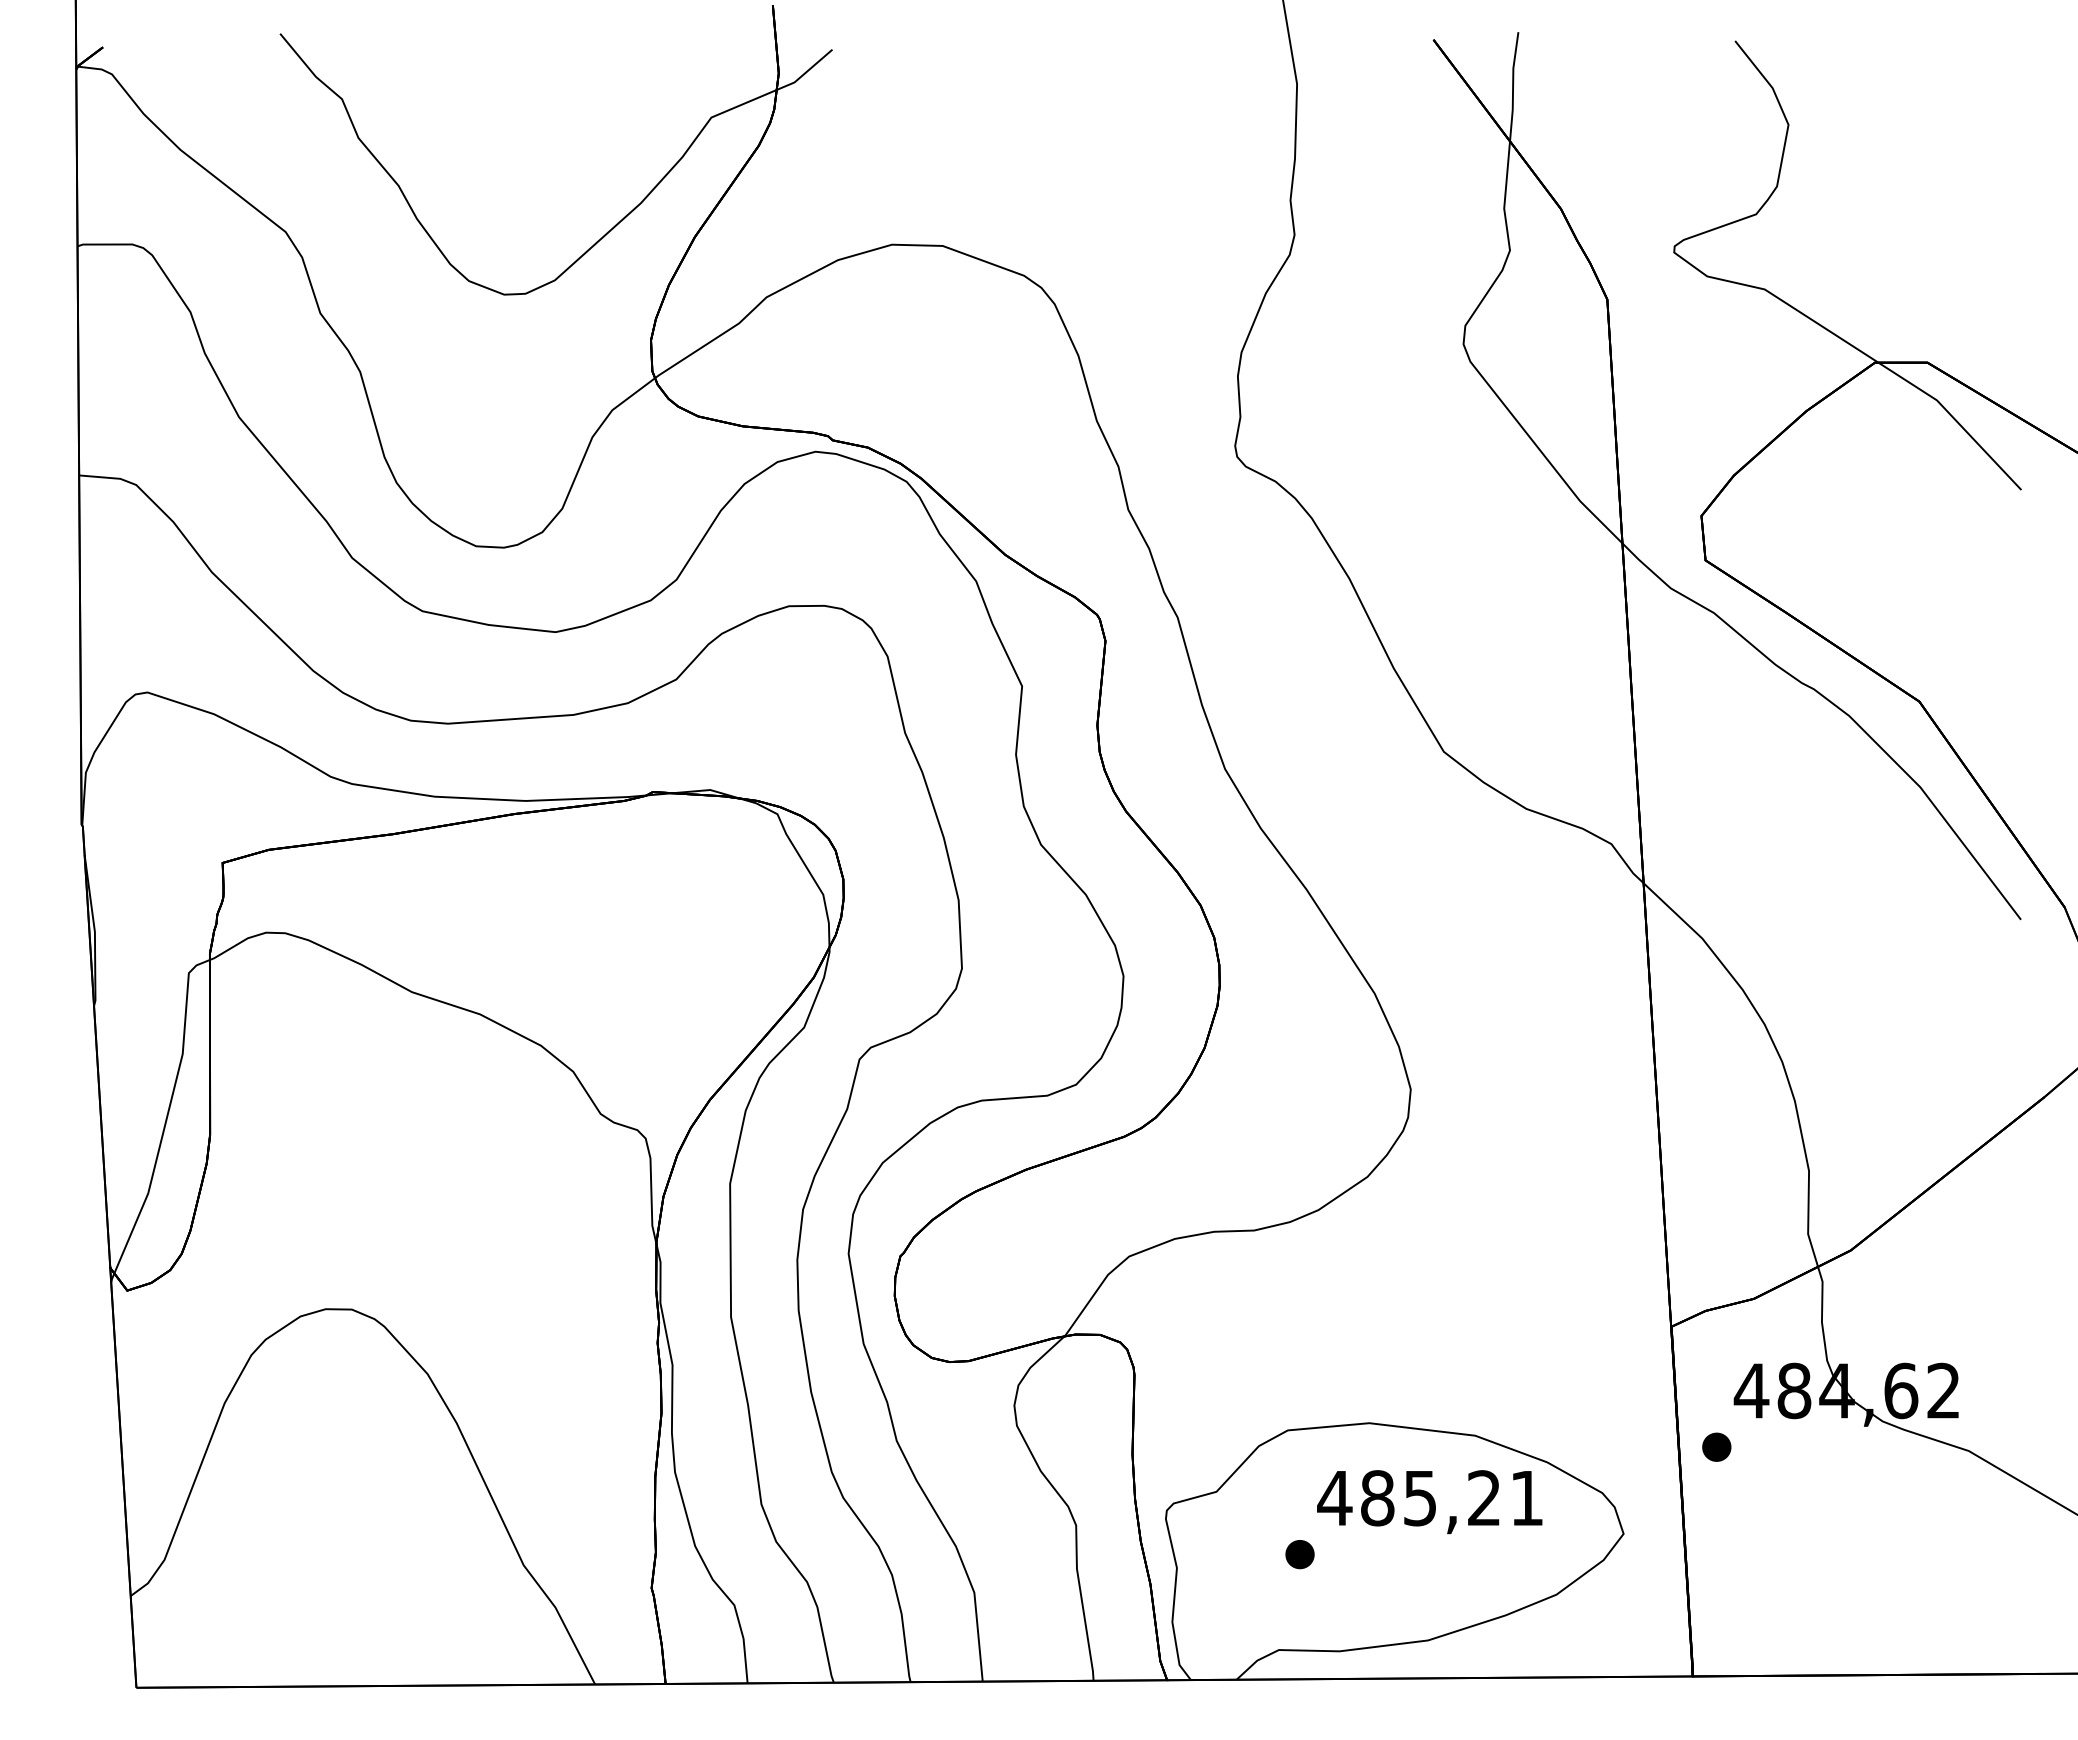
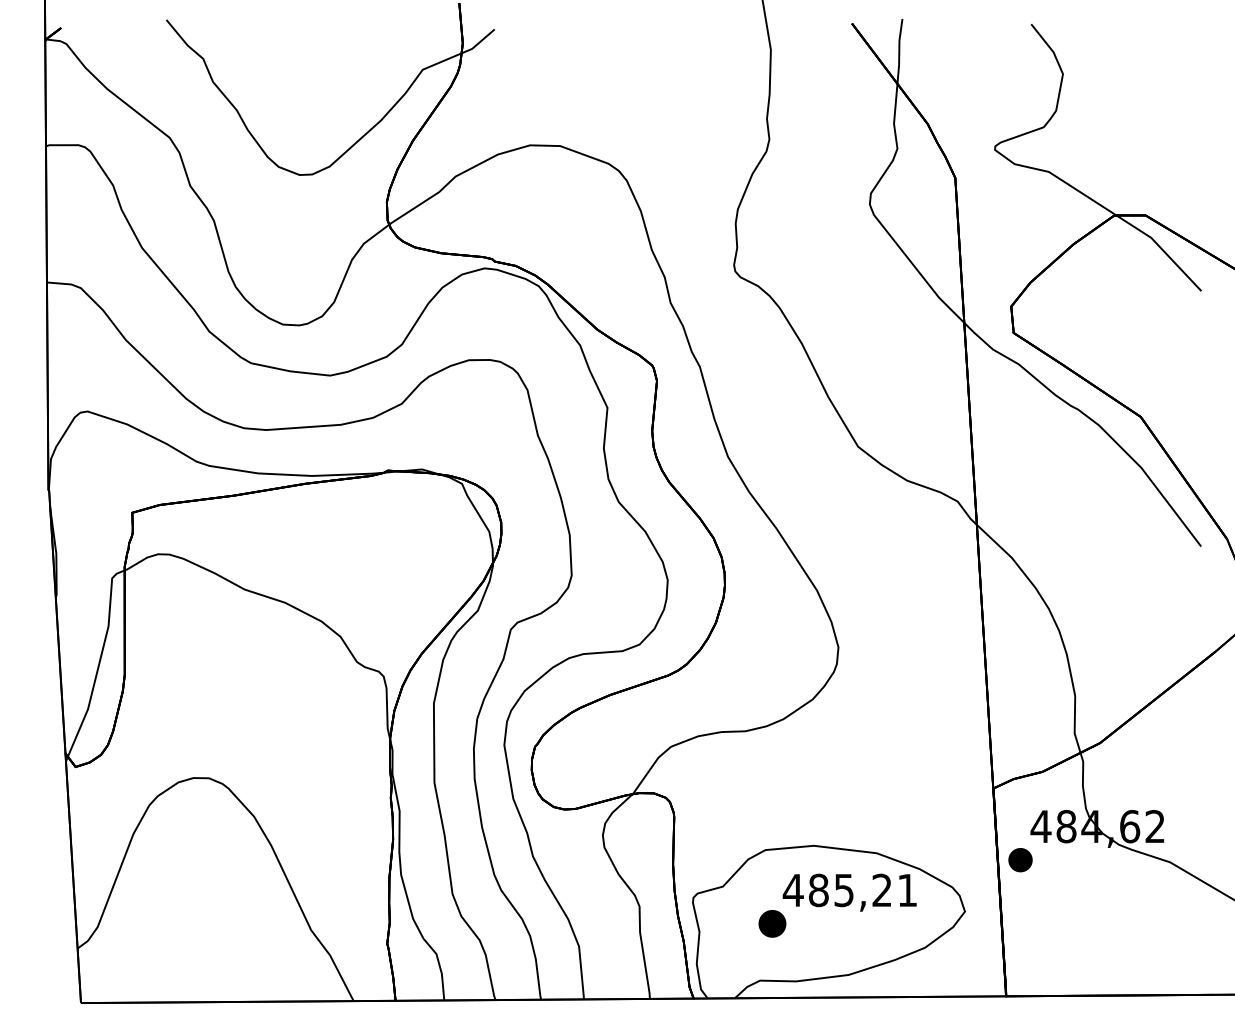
part: (1715, 1446) -> (1019, 859), size x1.4
part: (1299, 1553) -> (772, 923), size x1.6

